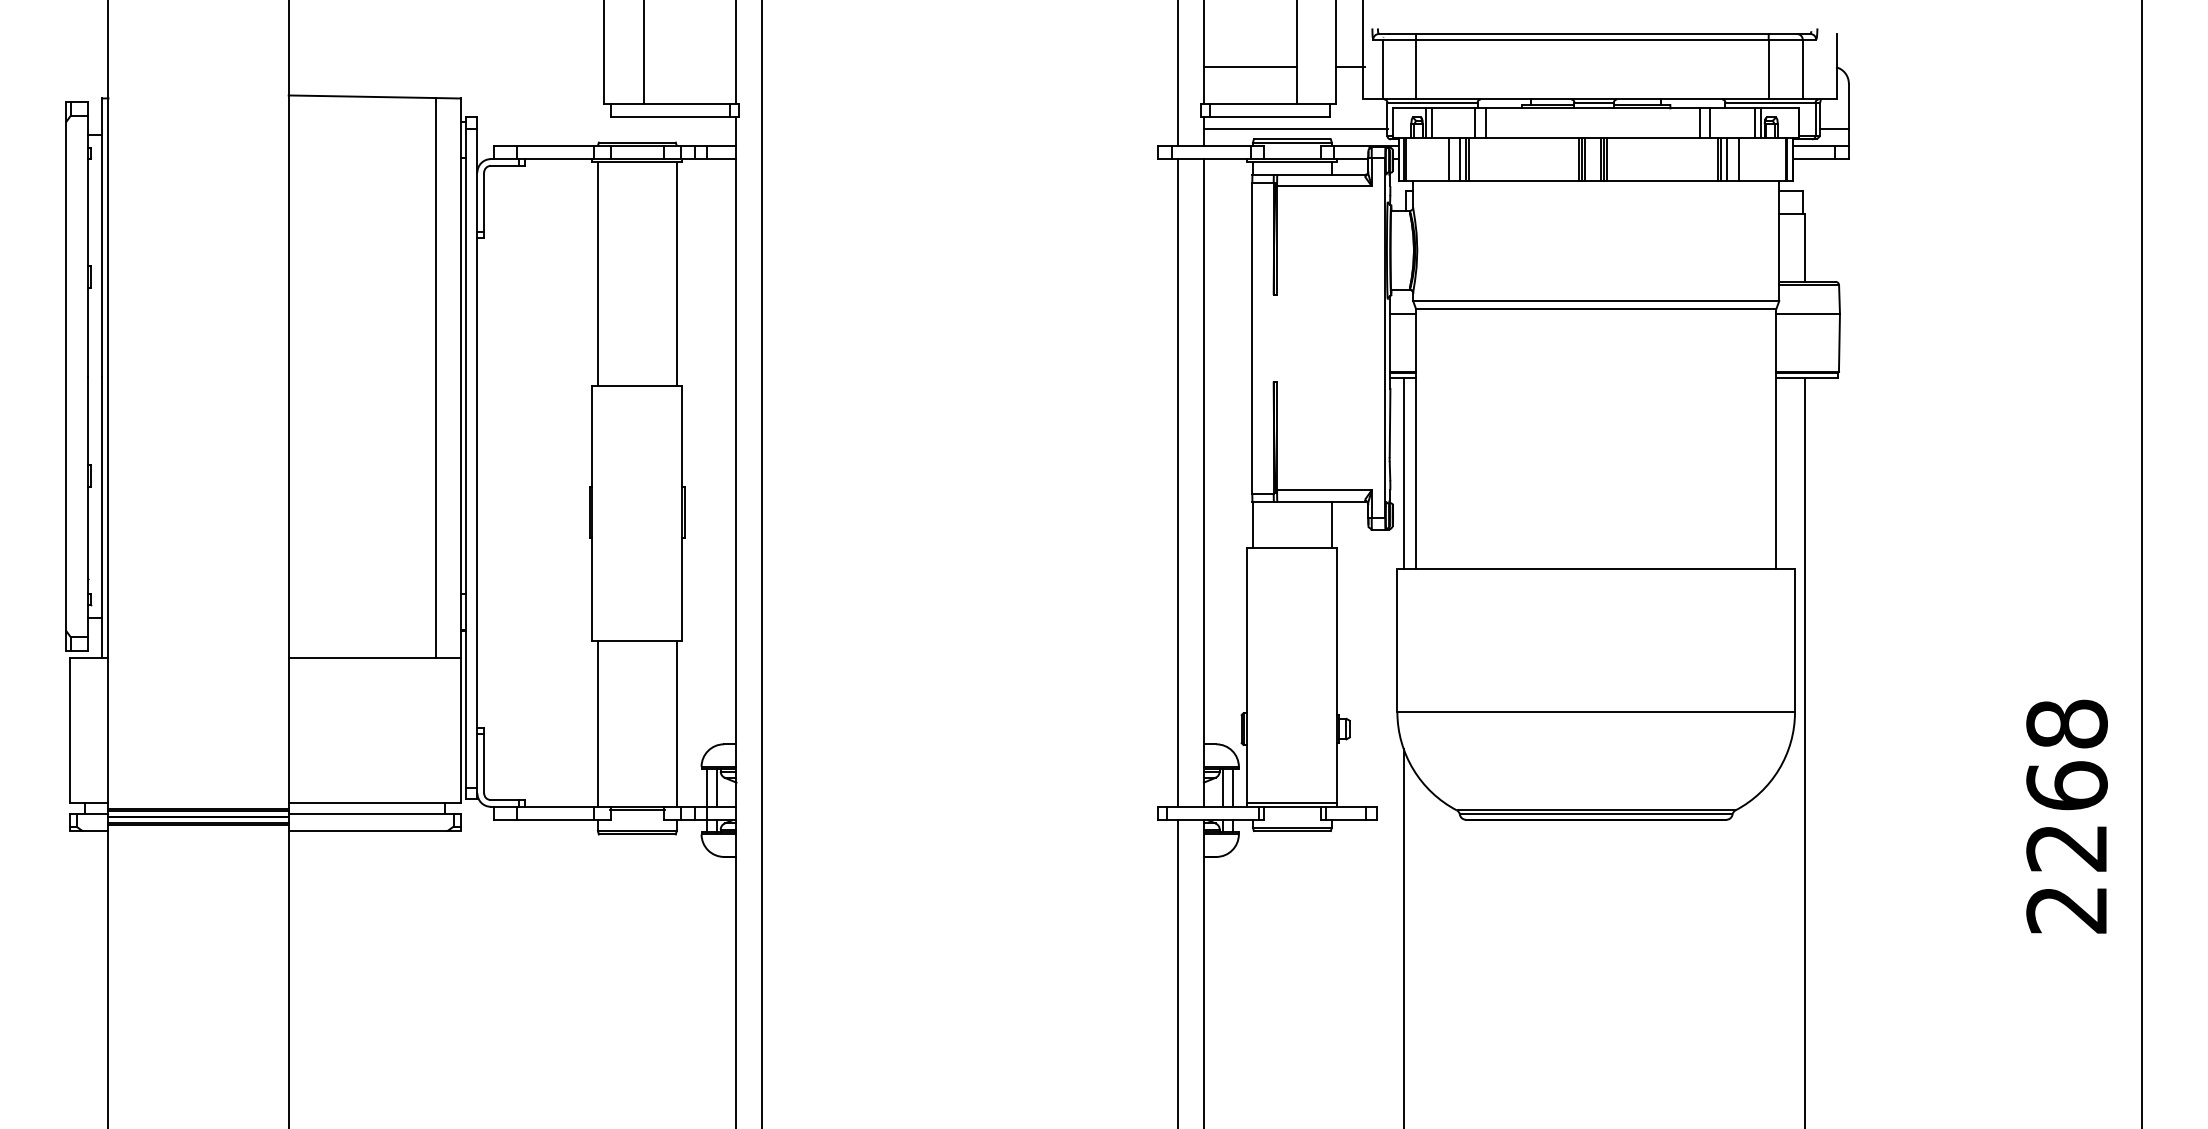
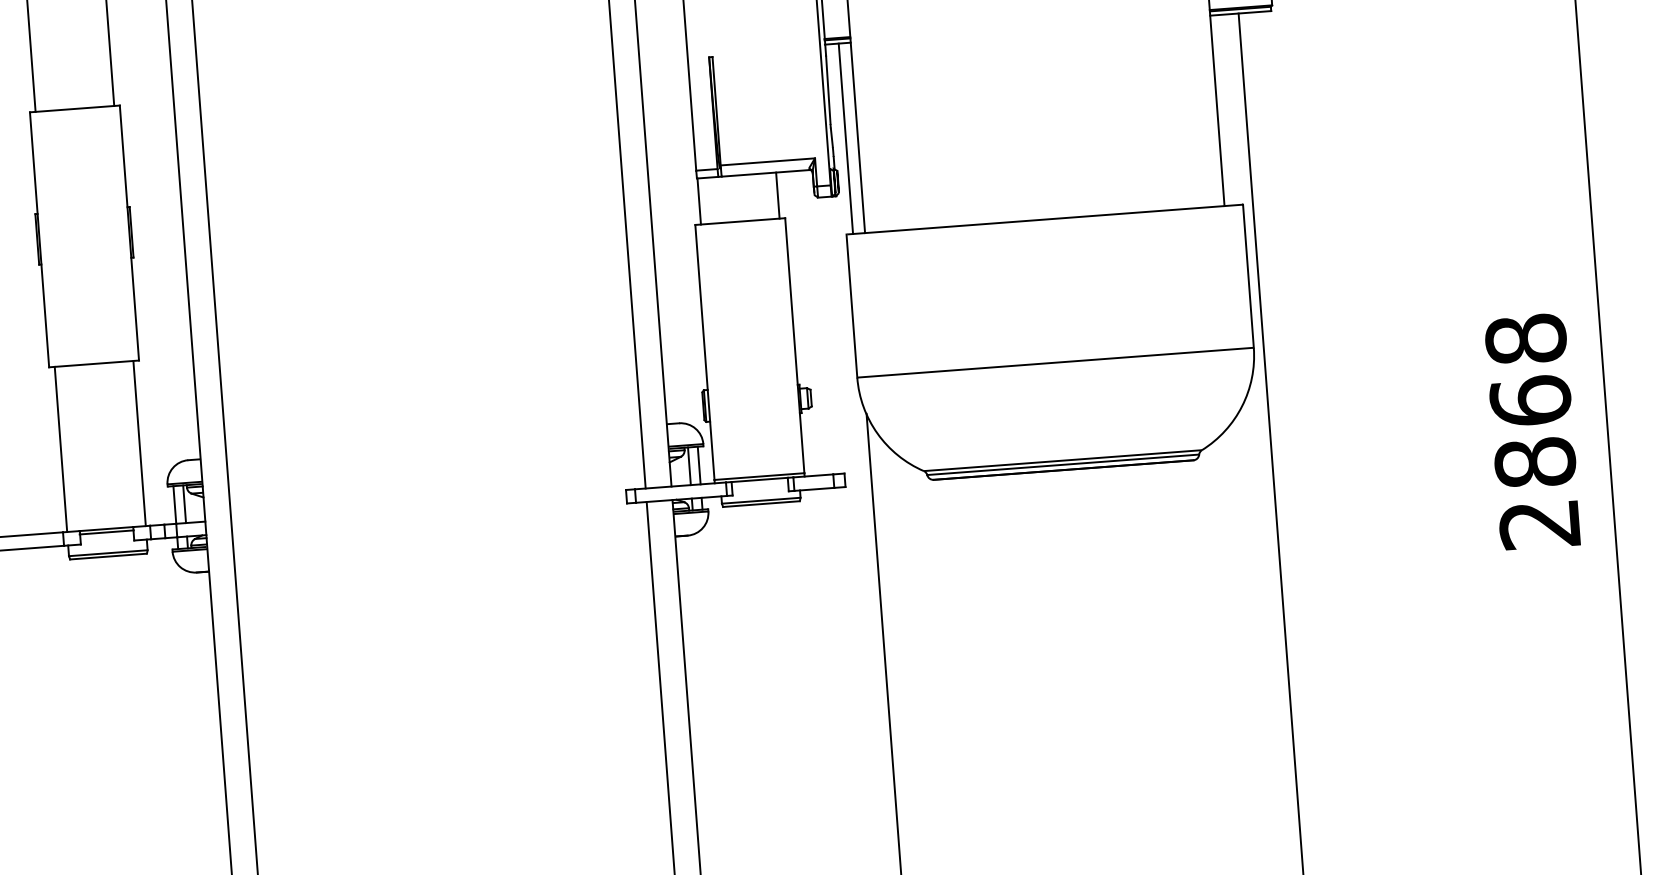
text: (2066, 847) -> (1534, 462), 2268 -> 2868

